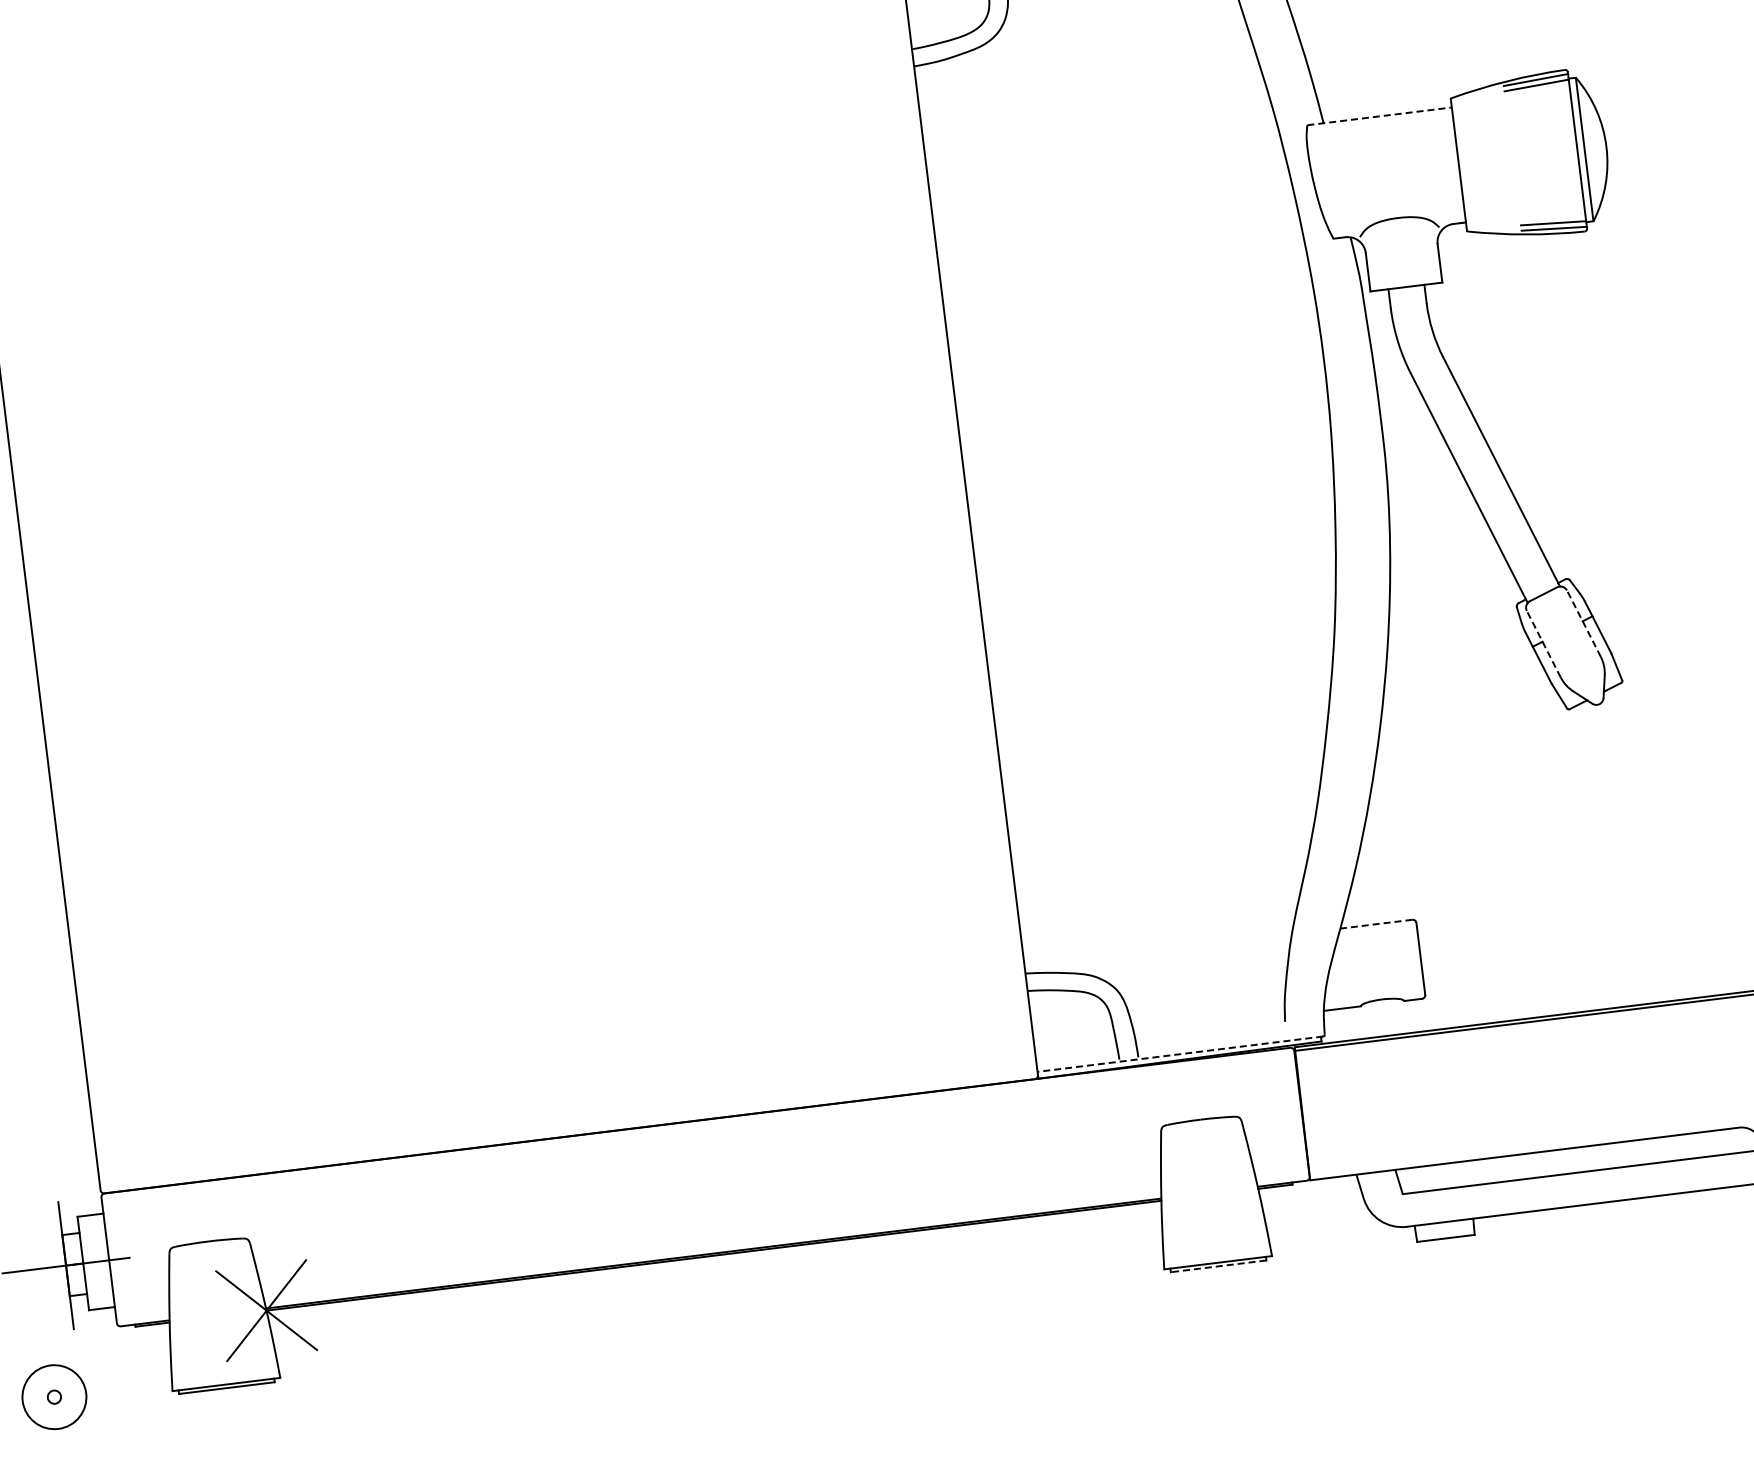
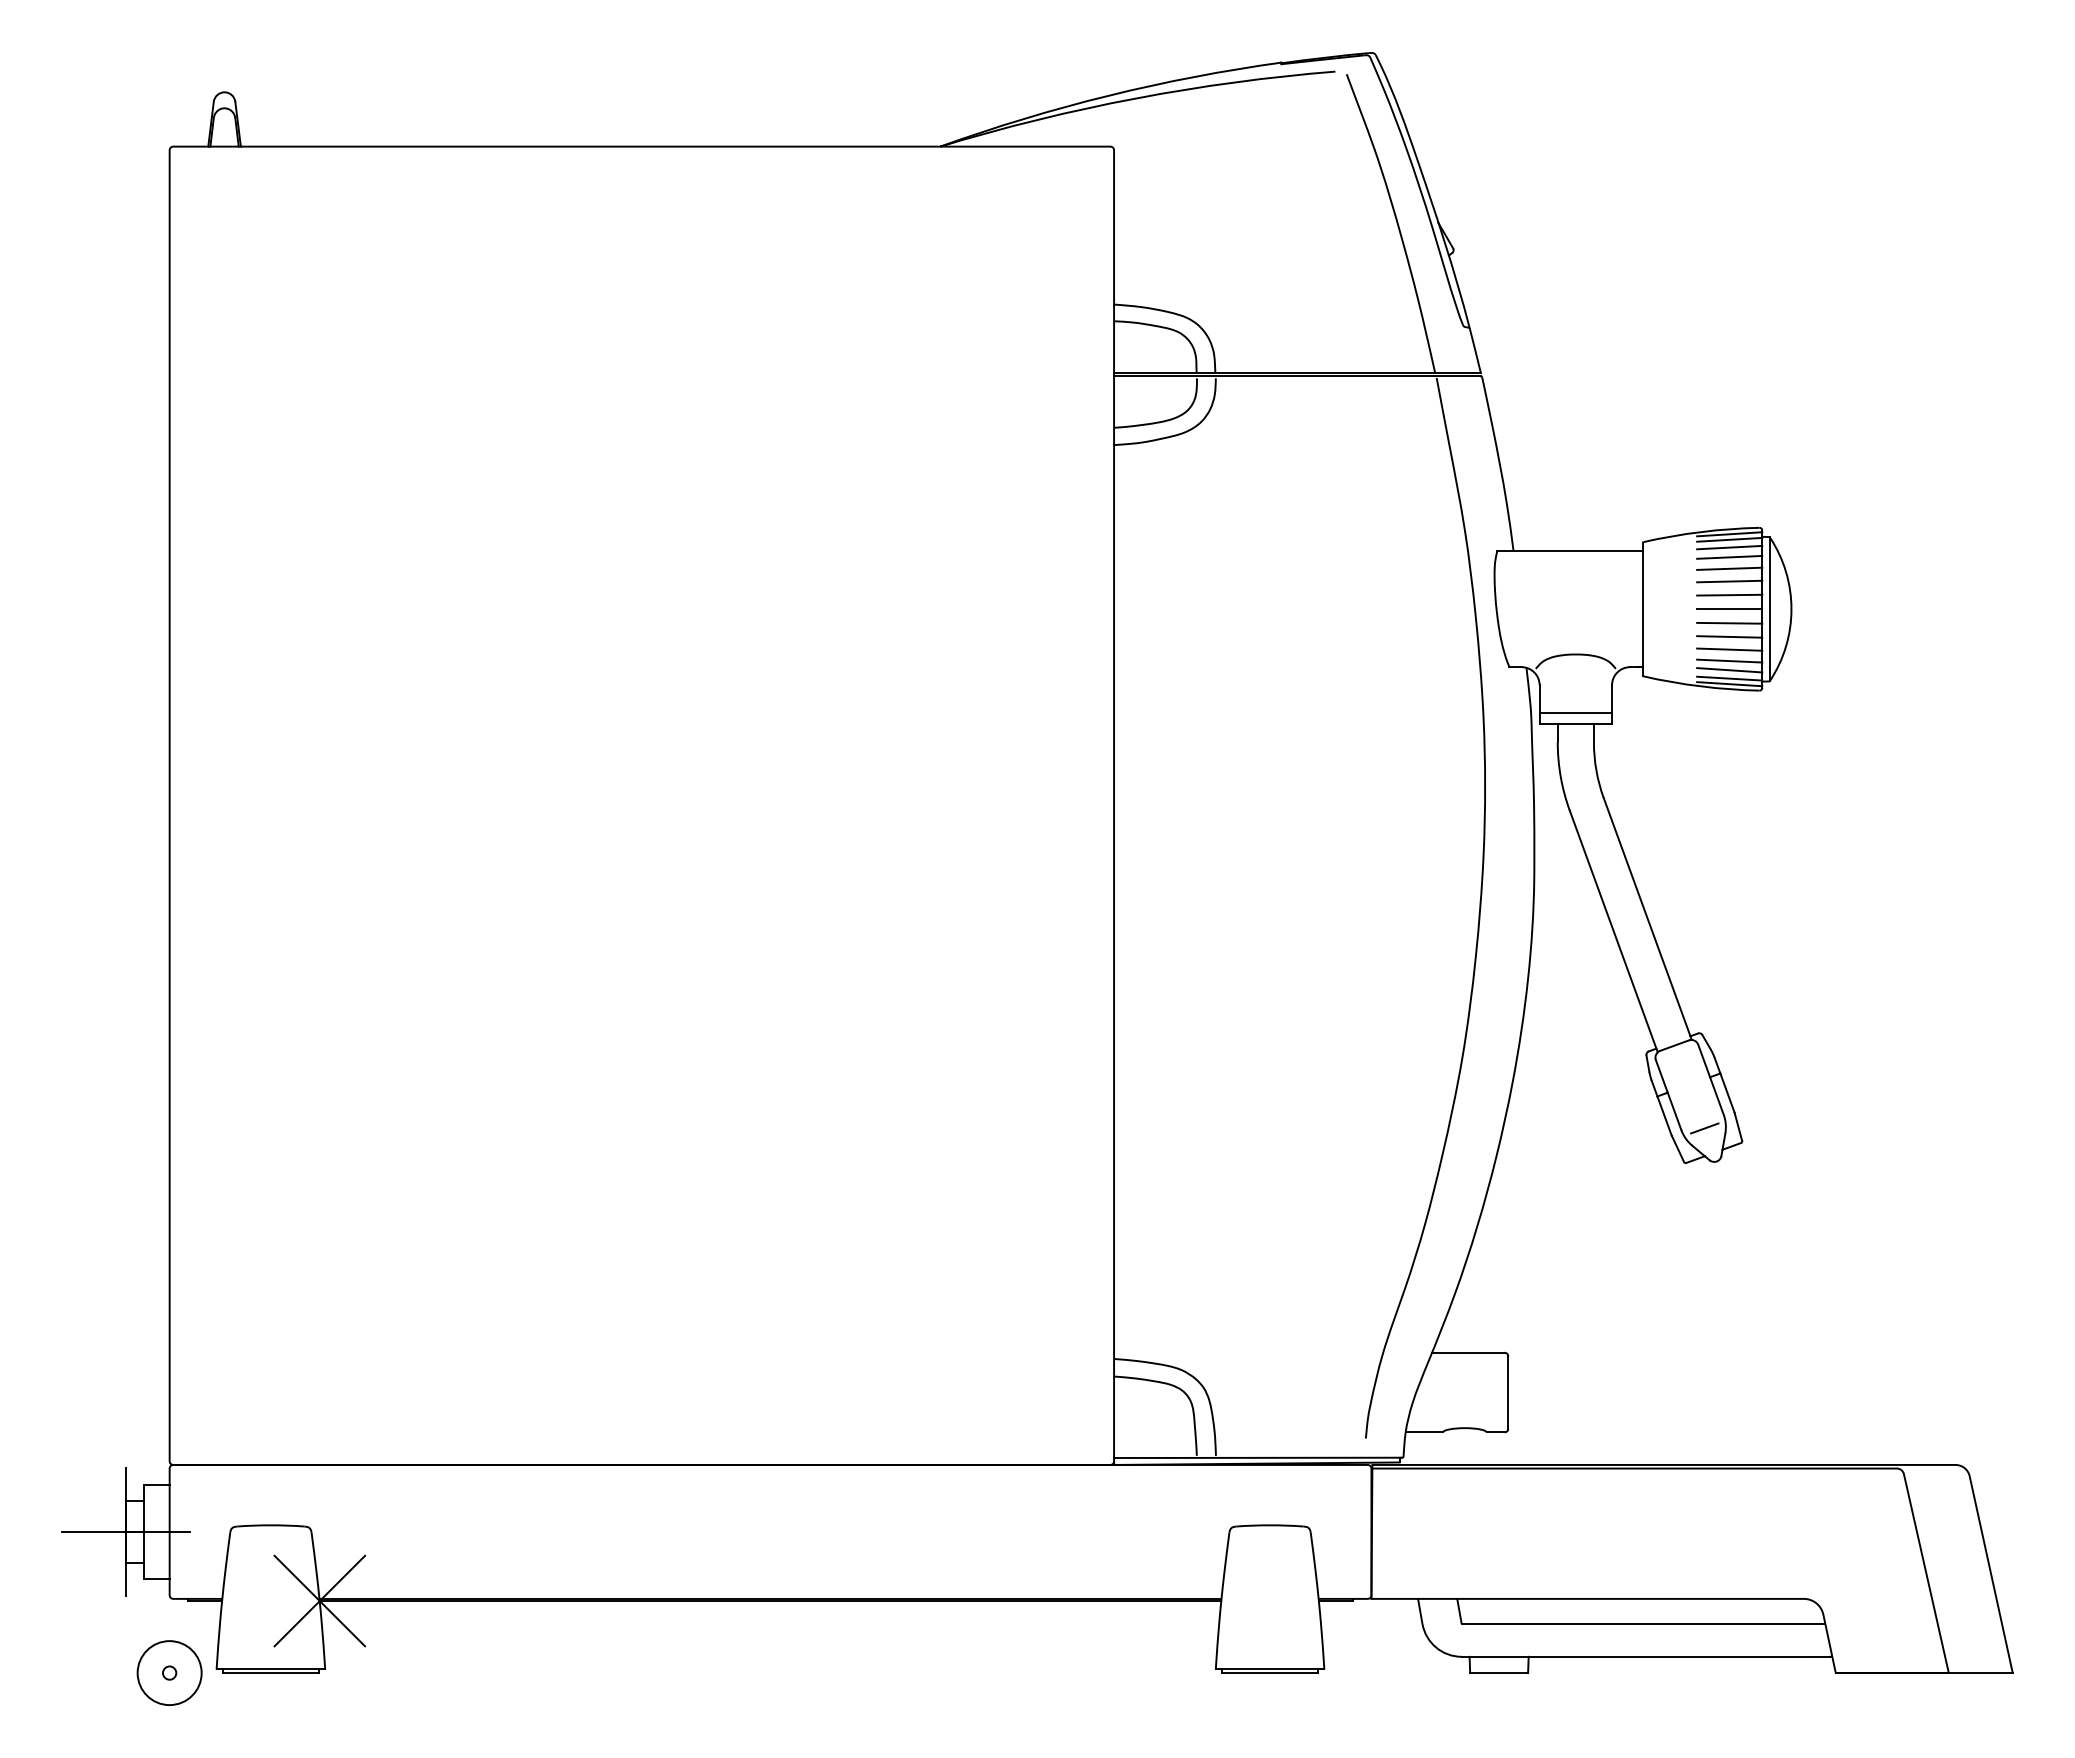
line: (1537, 93) -> (1729, 547), added
line: (1538, 102) -> (1729, 556), added
line: (1539, 113) -> (1729, 568), added
line: (1380, 116) -> (1570, 551), dashed -> solid
line: (1541, 126) -> (1729, 581), added
line: (1543, 139) -> (1729, 594), added
line: (1544, 154) -> (1729, 609), added
line: (1546, 167) -> (1729, 622), added
line: (1548, 181) -> (1729, 636), added
line: (1549, 194) -> (1729, 649), added
line: (1551, 205) -> (1729, 660), added
line: (1552, 215) -> (1729, 670), added
line: (1404, 276) -> (1575, 713), added
line: (1583, 623) -> (1710, 1079), dashed -> solid
line: (1543, 643) -> (1668, 1094), dashed -> solid
line: (1583, 672) -> (1704, 1128), added
line: (1375, 924) -> (1467, 1352), dashed -> solid
line: (1179, 1053) -> (1257, 1457), dashed -> solid
line: (1218, 1266) -> (1269, 1673), dashed -> solid
part: (54, 1396) -> (169, 1672), moved

